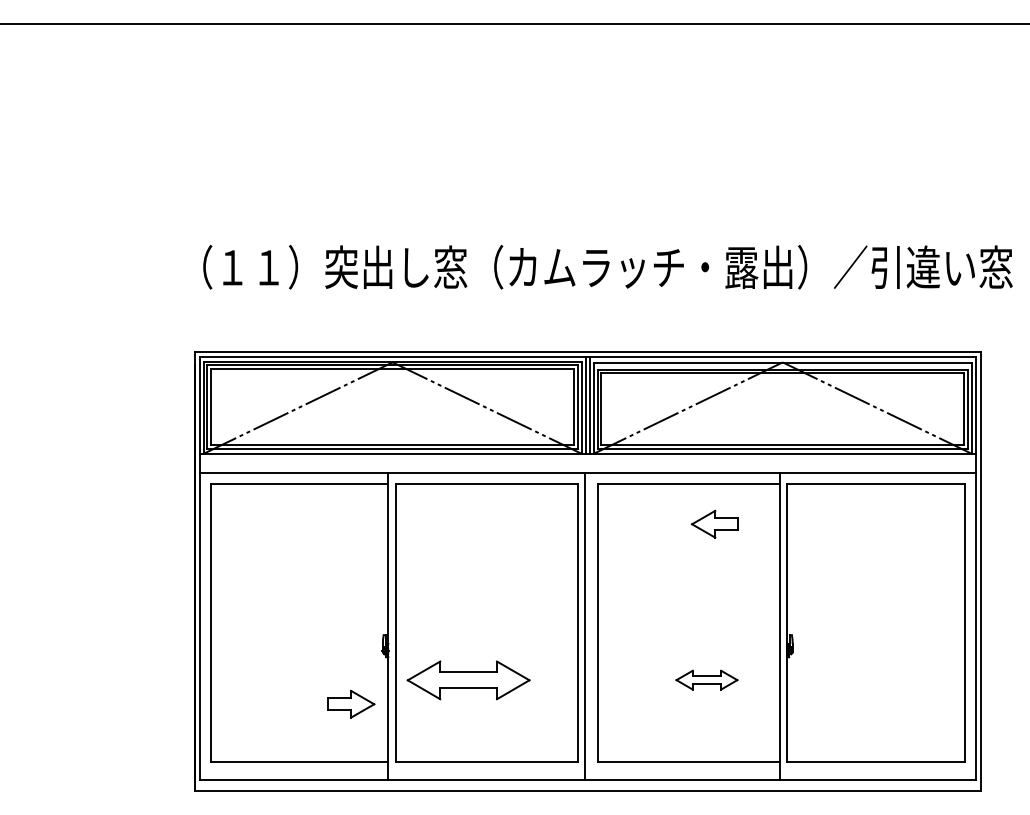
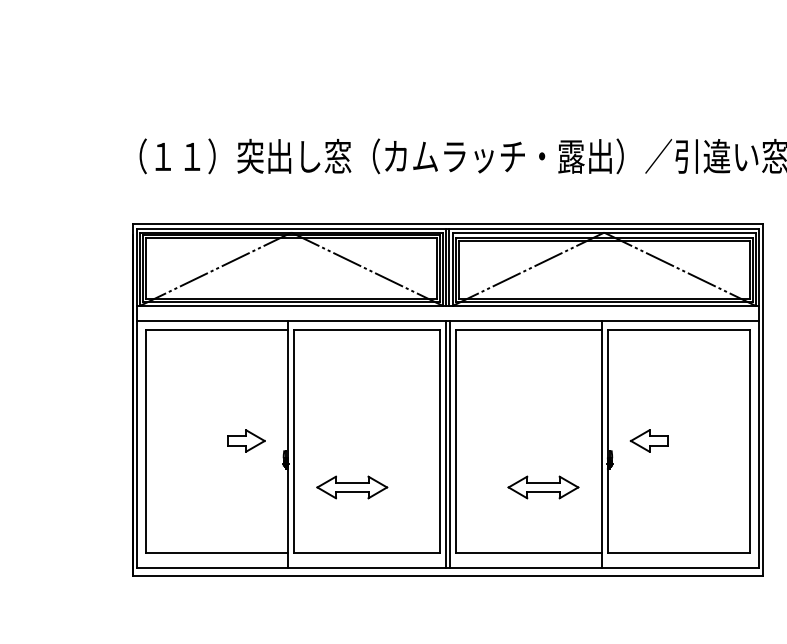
part: (714, 523) -> (648, 440), moved
line: (590, 626) -> (450, 444), added
part: (467, 679) -> (351, 486), size x0.71
part: (706, 679) -> (543, 486), size x1.43
part: (351, 703) -> (246, 440), moved

